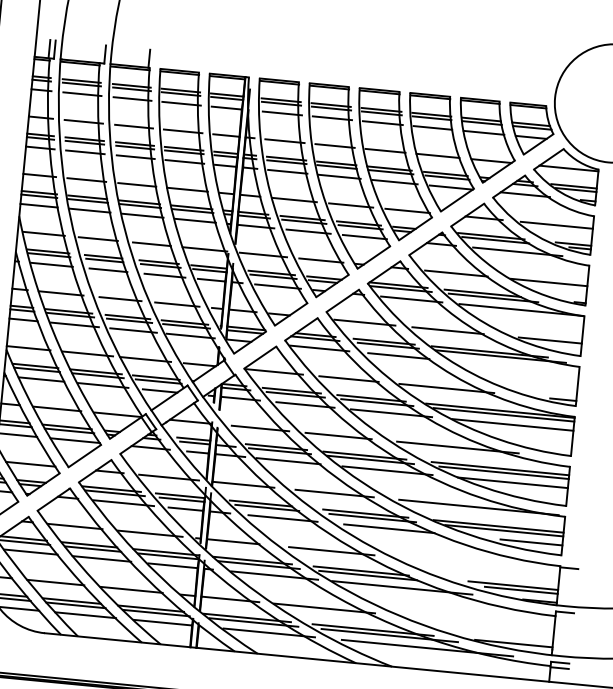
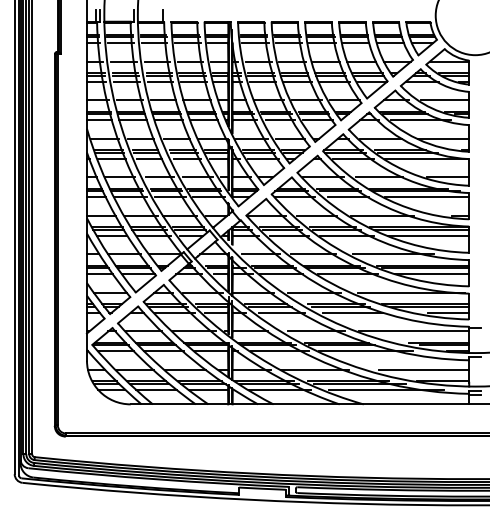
line: (515, 367) -> (426, 197), added
line: (478, 565) -> (414, 331), added
line: (485, 624) -> (423, 370), added

